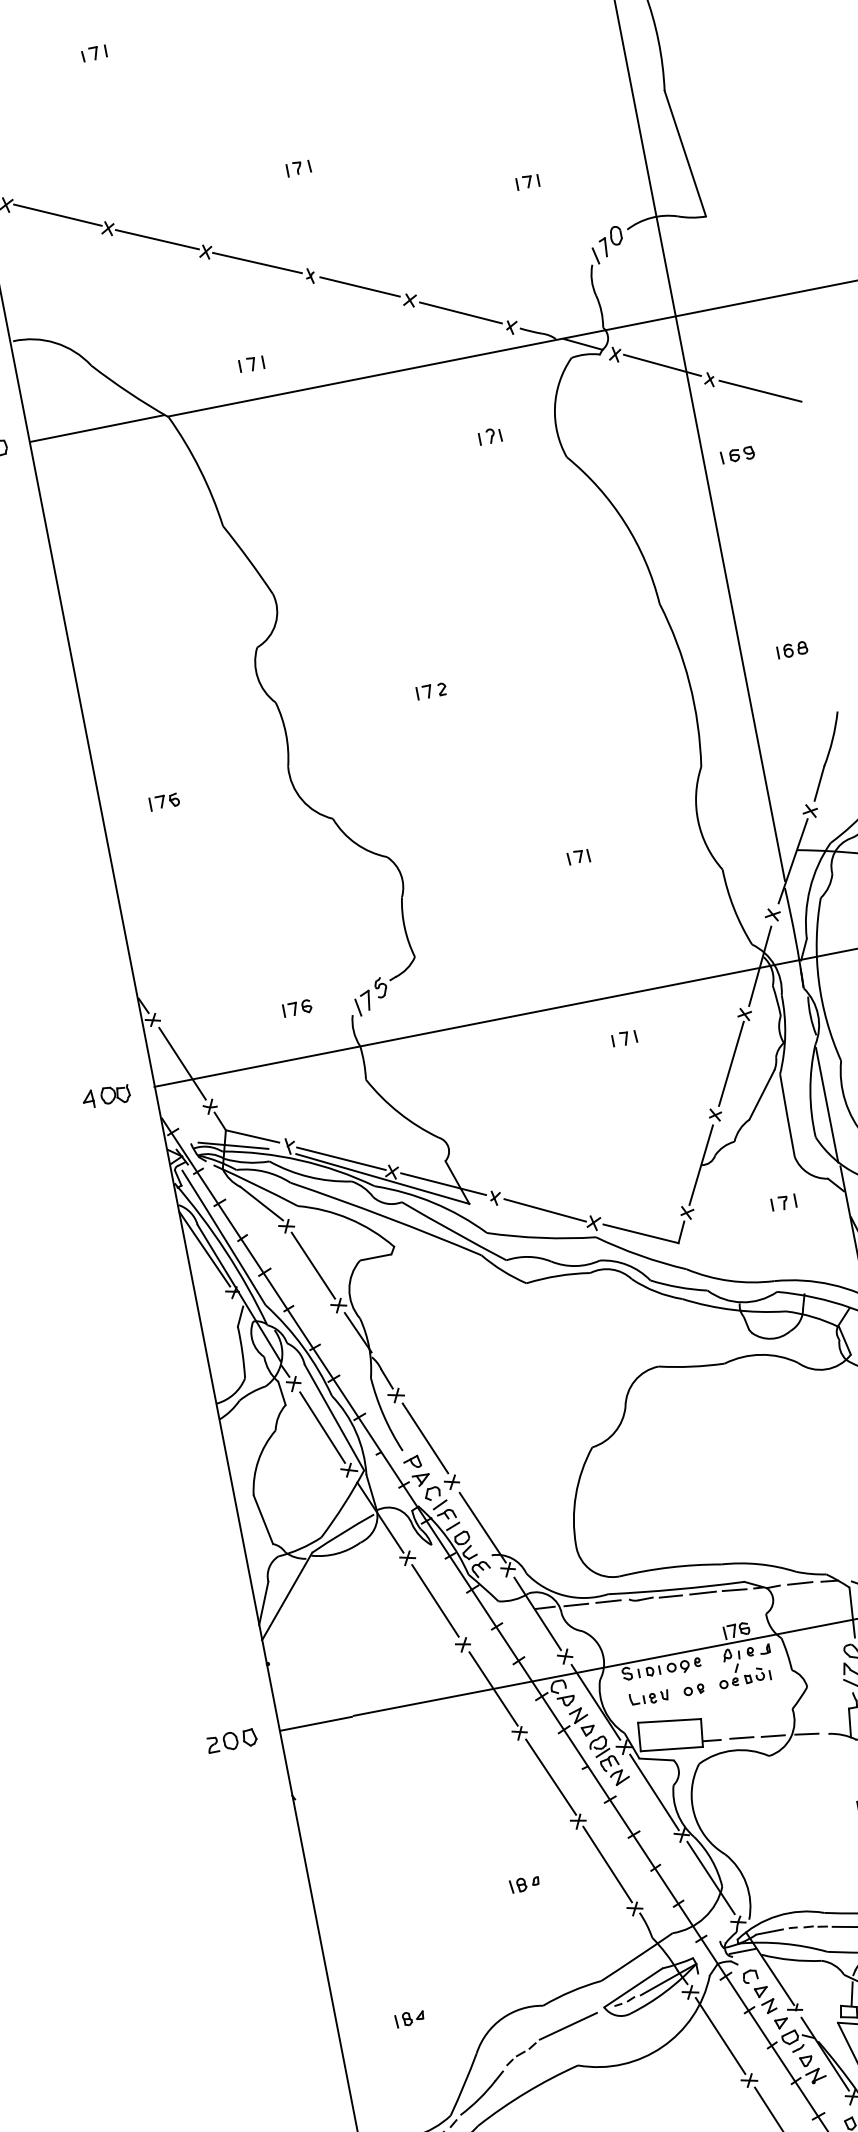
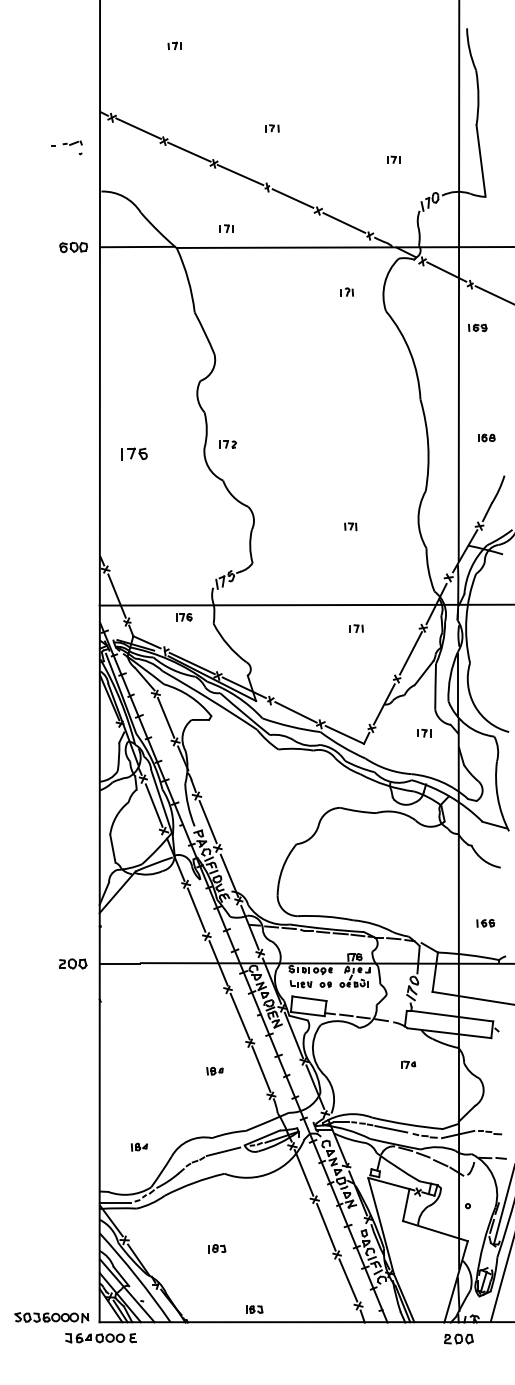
part: (432, 691) -> (228, 444), moved
part: (164, 801) -> (134, 453), size x1.6
part: (297, 1008) -> (184, 617), moved
part: (105, 1096) -> (72, 605), removed
part: (409, 2017) -> (139, 1146), moved

